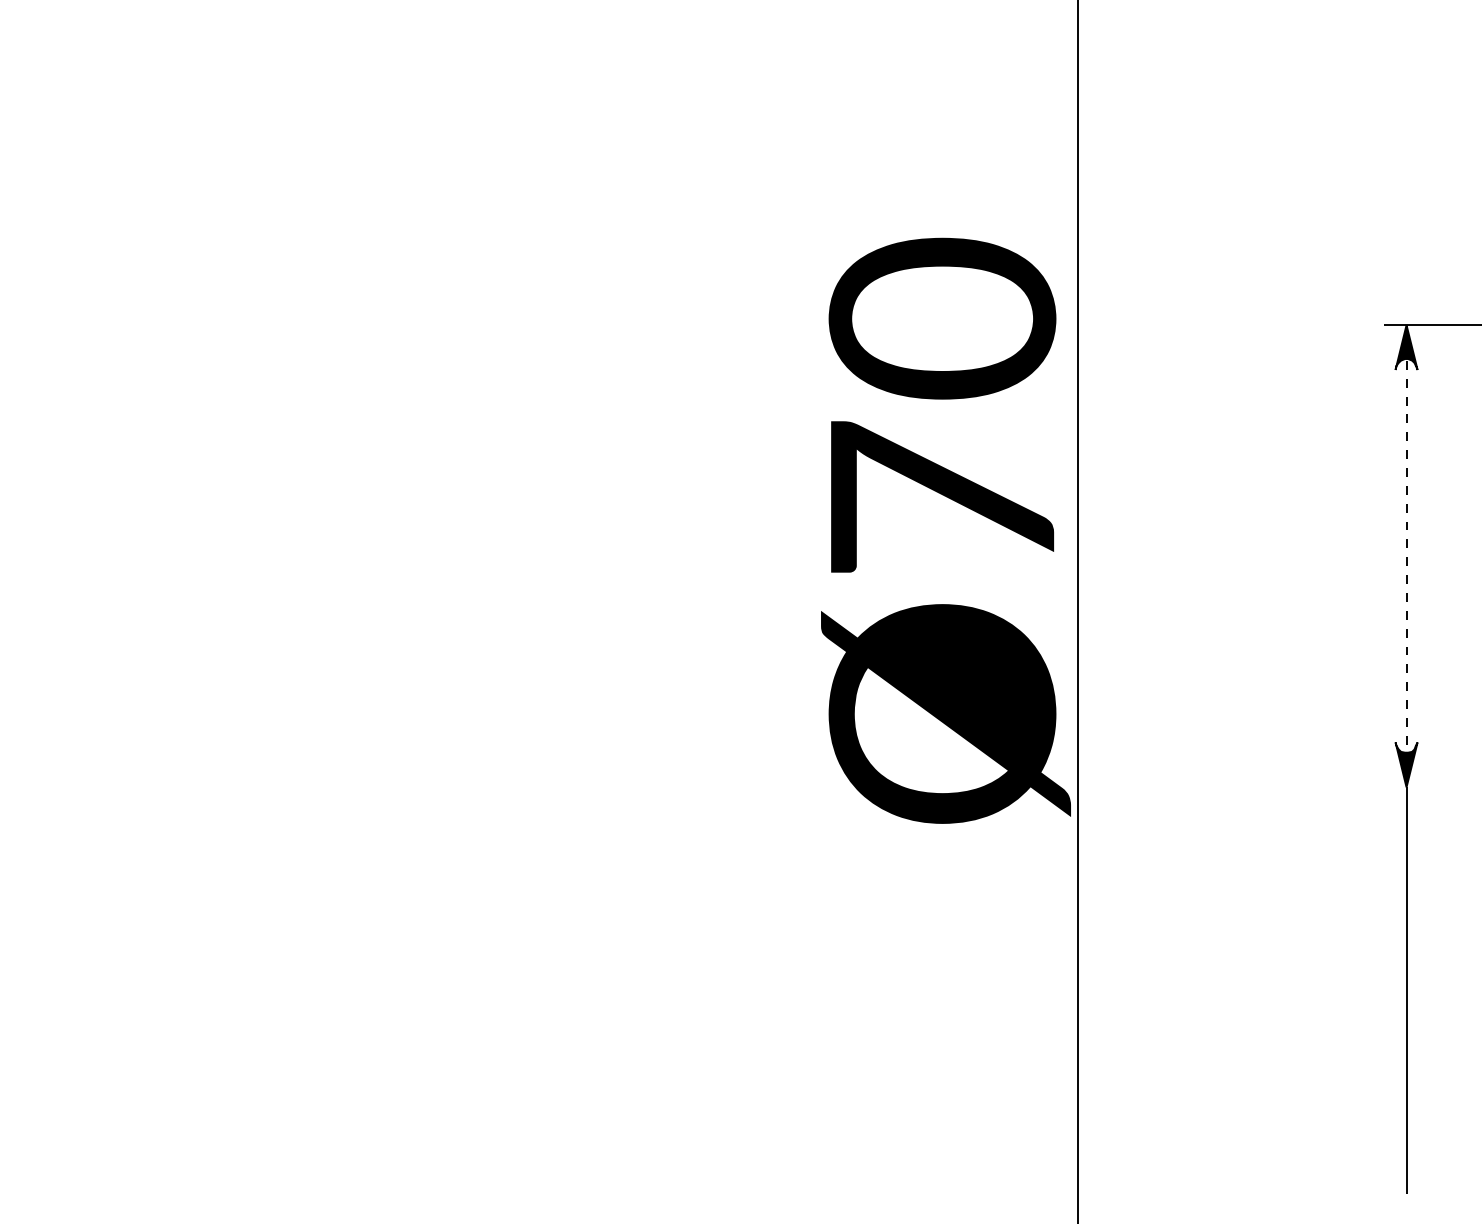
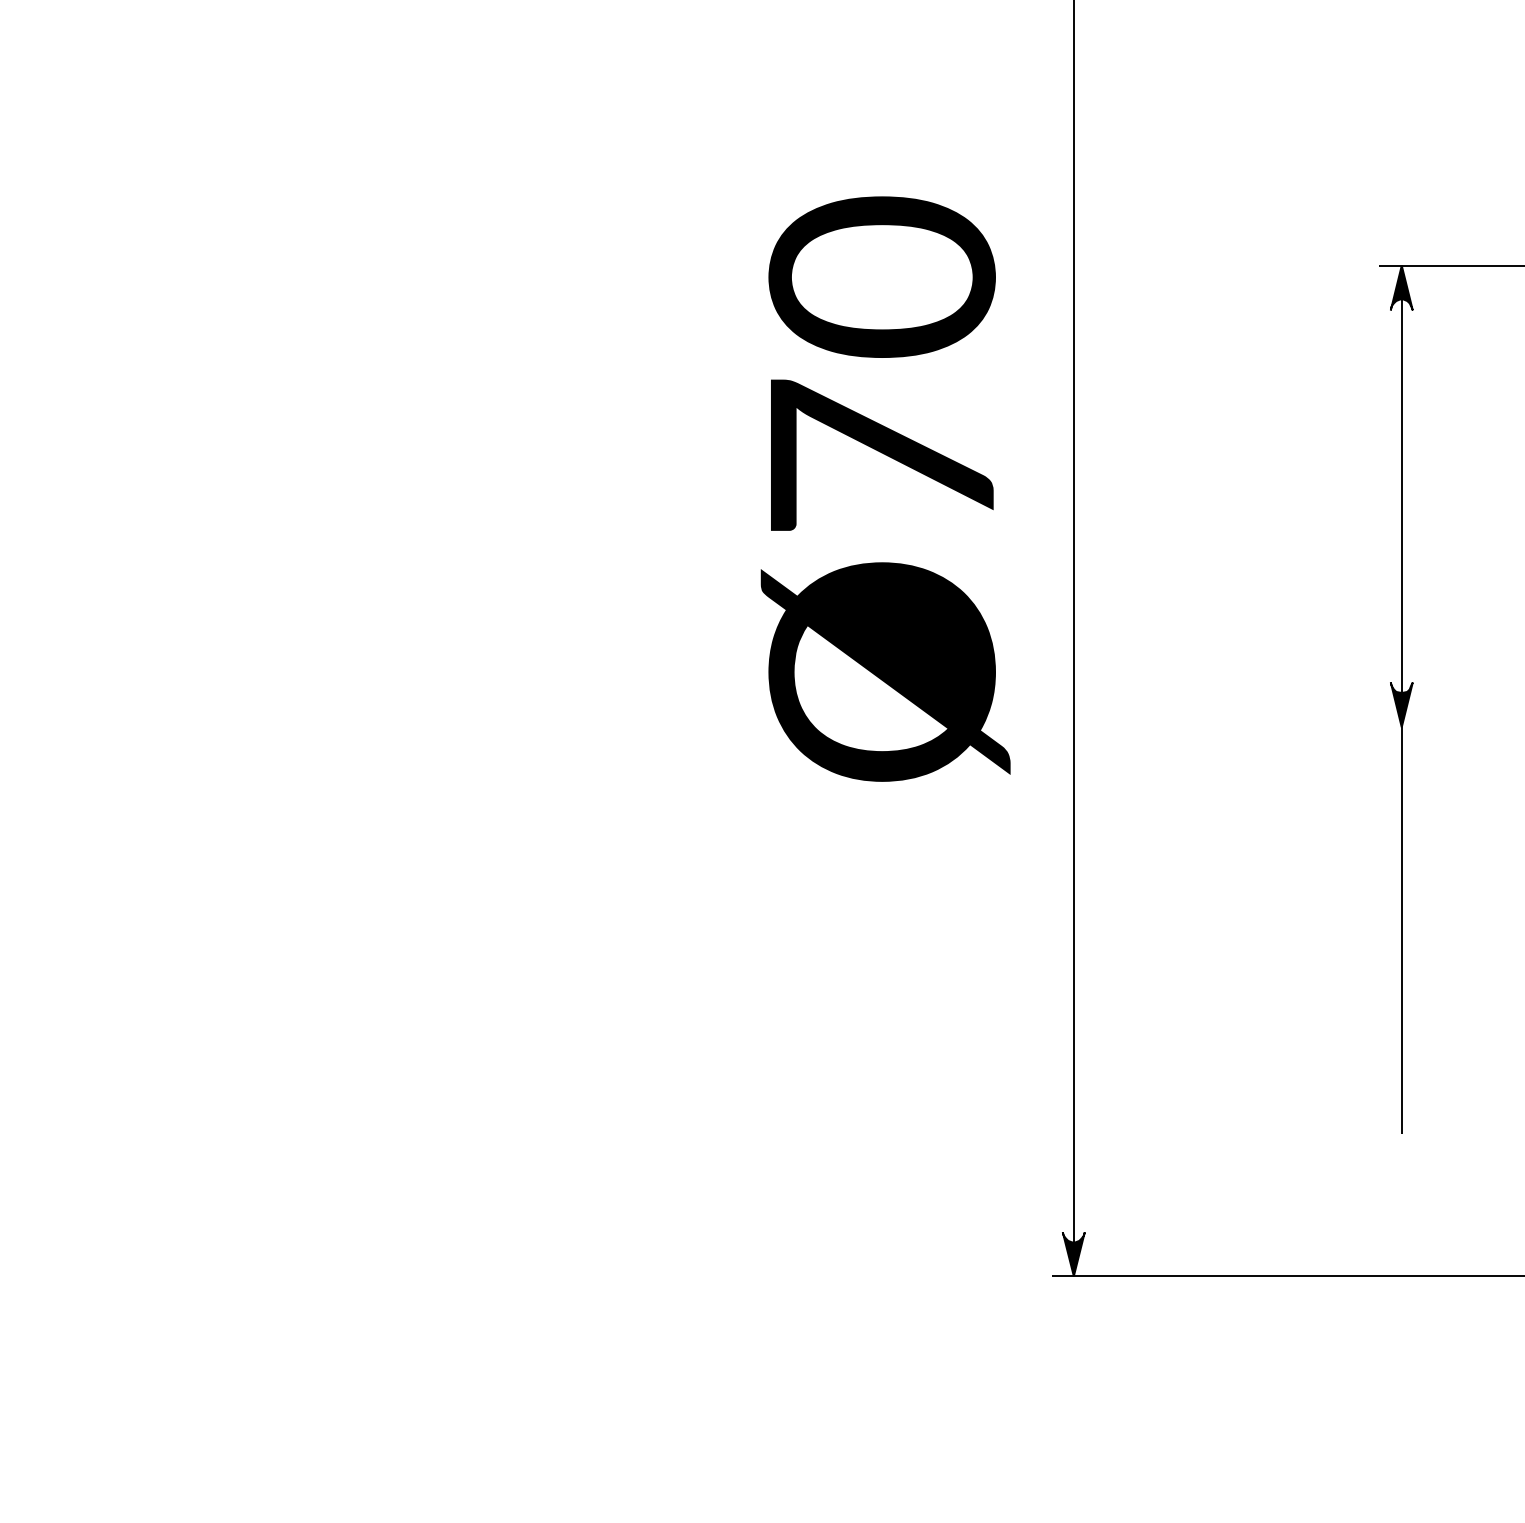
text: (945, 530) -> (885, 488), moved
line: (1406, 556) -> (1401, 496), dashed -> solid

